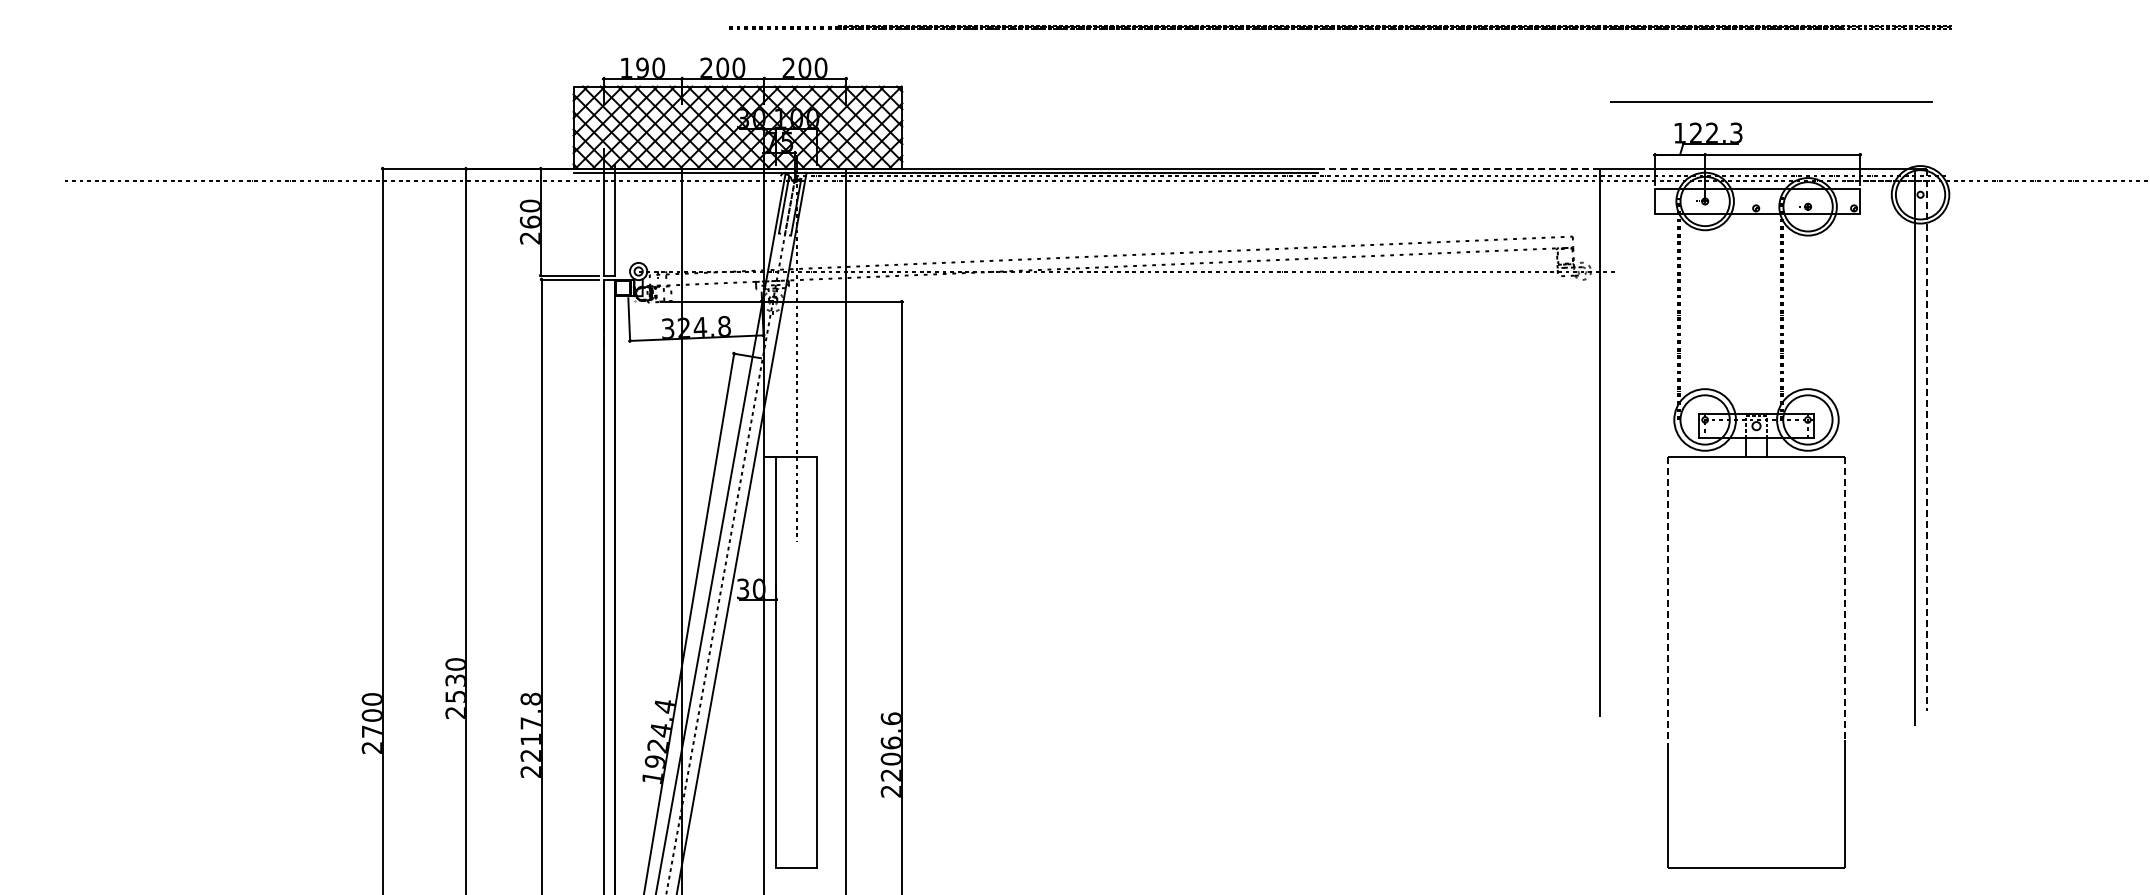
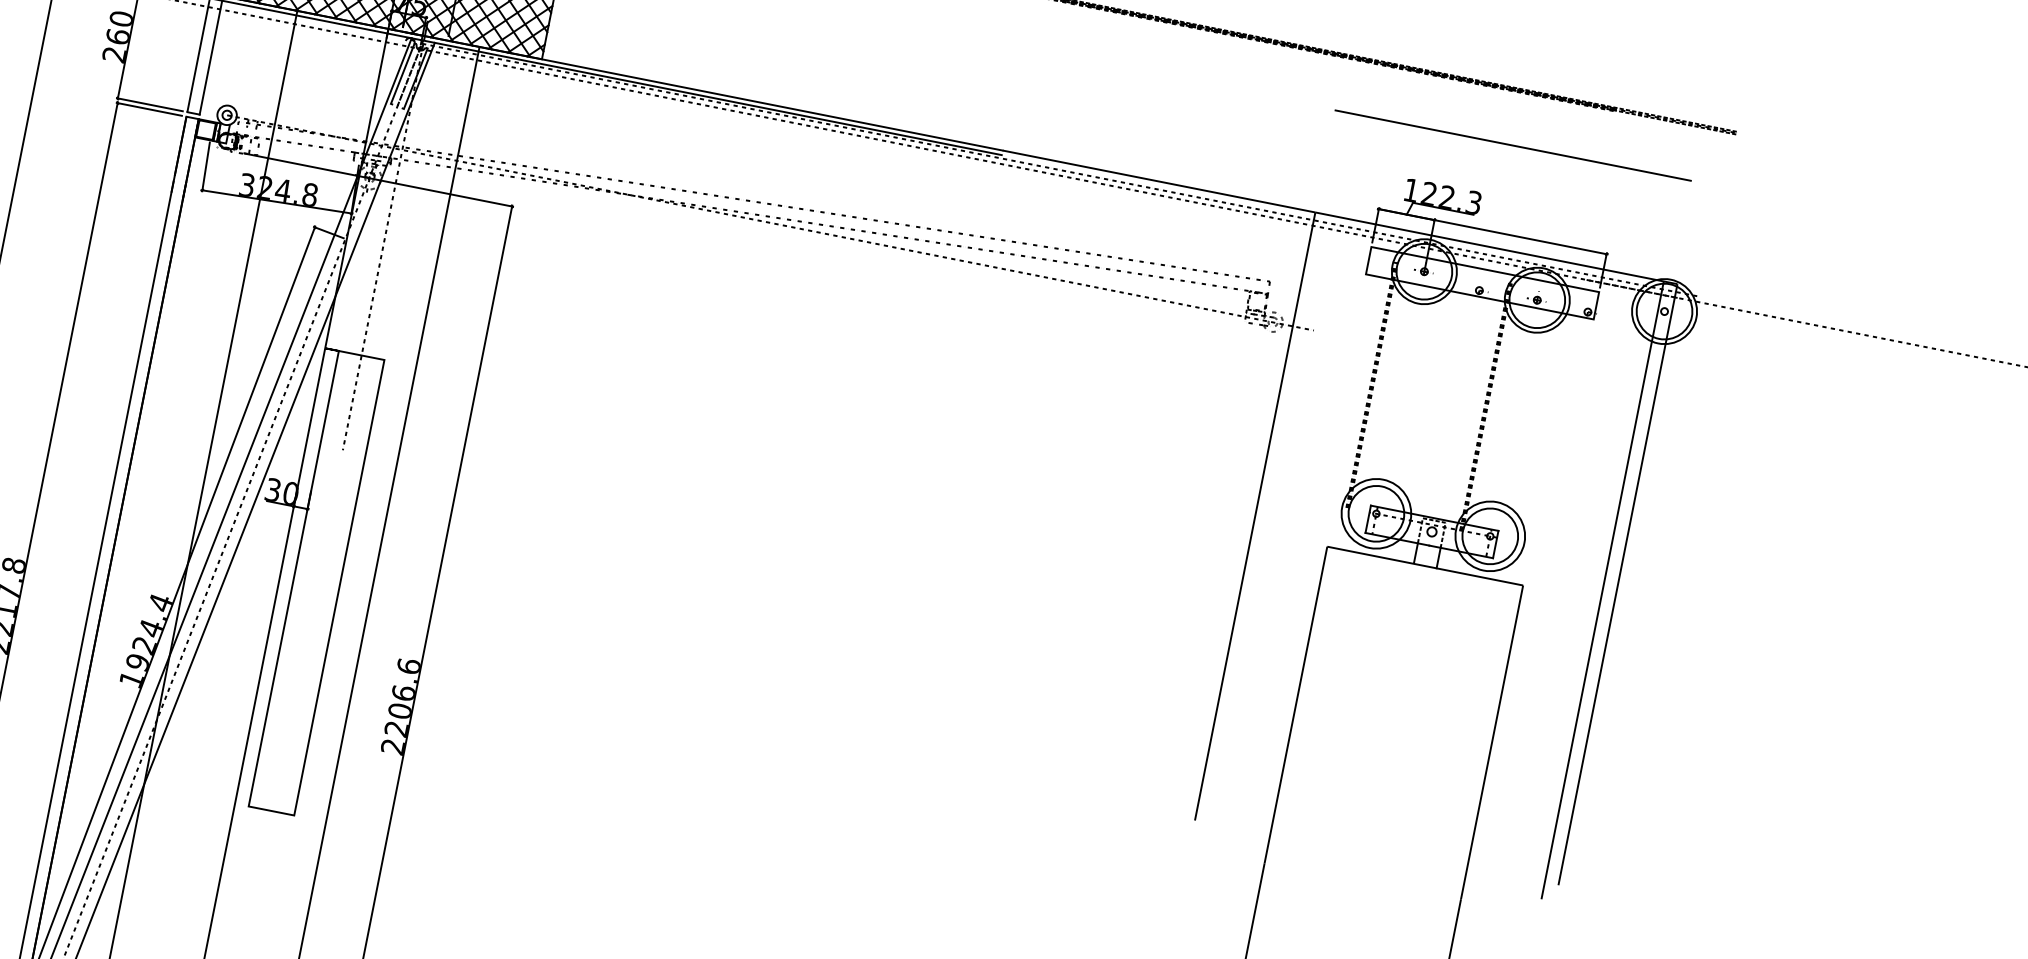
line: (1771, 101) -> (1513, 145), moved
line: (1458, 168) -> (1158, 181), dashed -> solid
line: (1927, 440) -> (1618, 585), dashed -> solid
line: (1844, 598) -> (1491, 742), dashed -> solid
line: (1668, 599) -> (1296, 704), dashed -> solid

